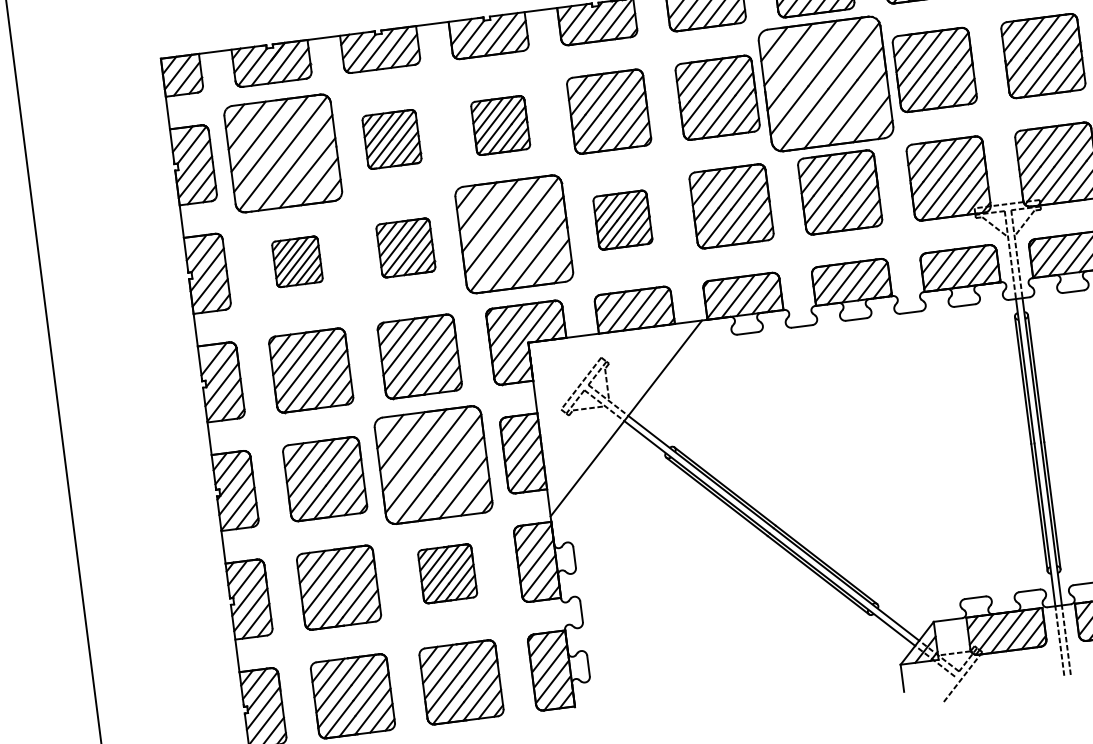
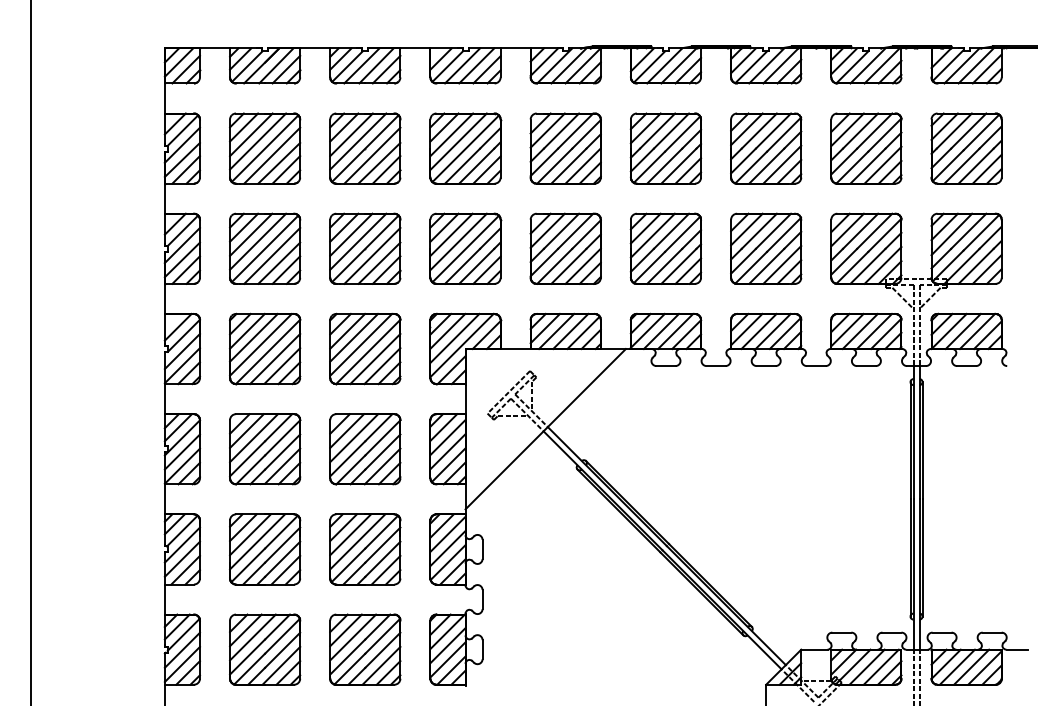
part: (826, 83) -> (766, 148), size x0.62
part: (500, 125) -> (465, 148), size x1.43
part: (392, 139) -> (365, 148), size x1.43
part: (283, 153) -> (265, 148), size x0.71
part: (622, 219) -> (565, 248), size x1.43
part: (514, 233) -> (465, 248), size x0.71
part: (406, 247) -> (365, 248), size x1.43
part: (297, 261) -> (265, 248), size x1.67
part: (433, 465) -> (365, 449), size x0.71
part: (447, 573) -> (365, 549), size x1.43

